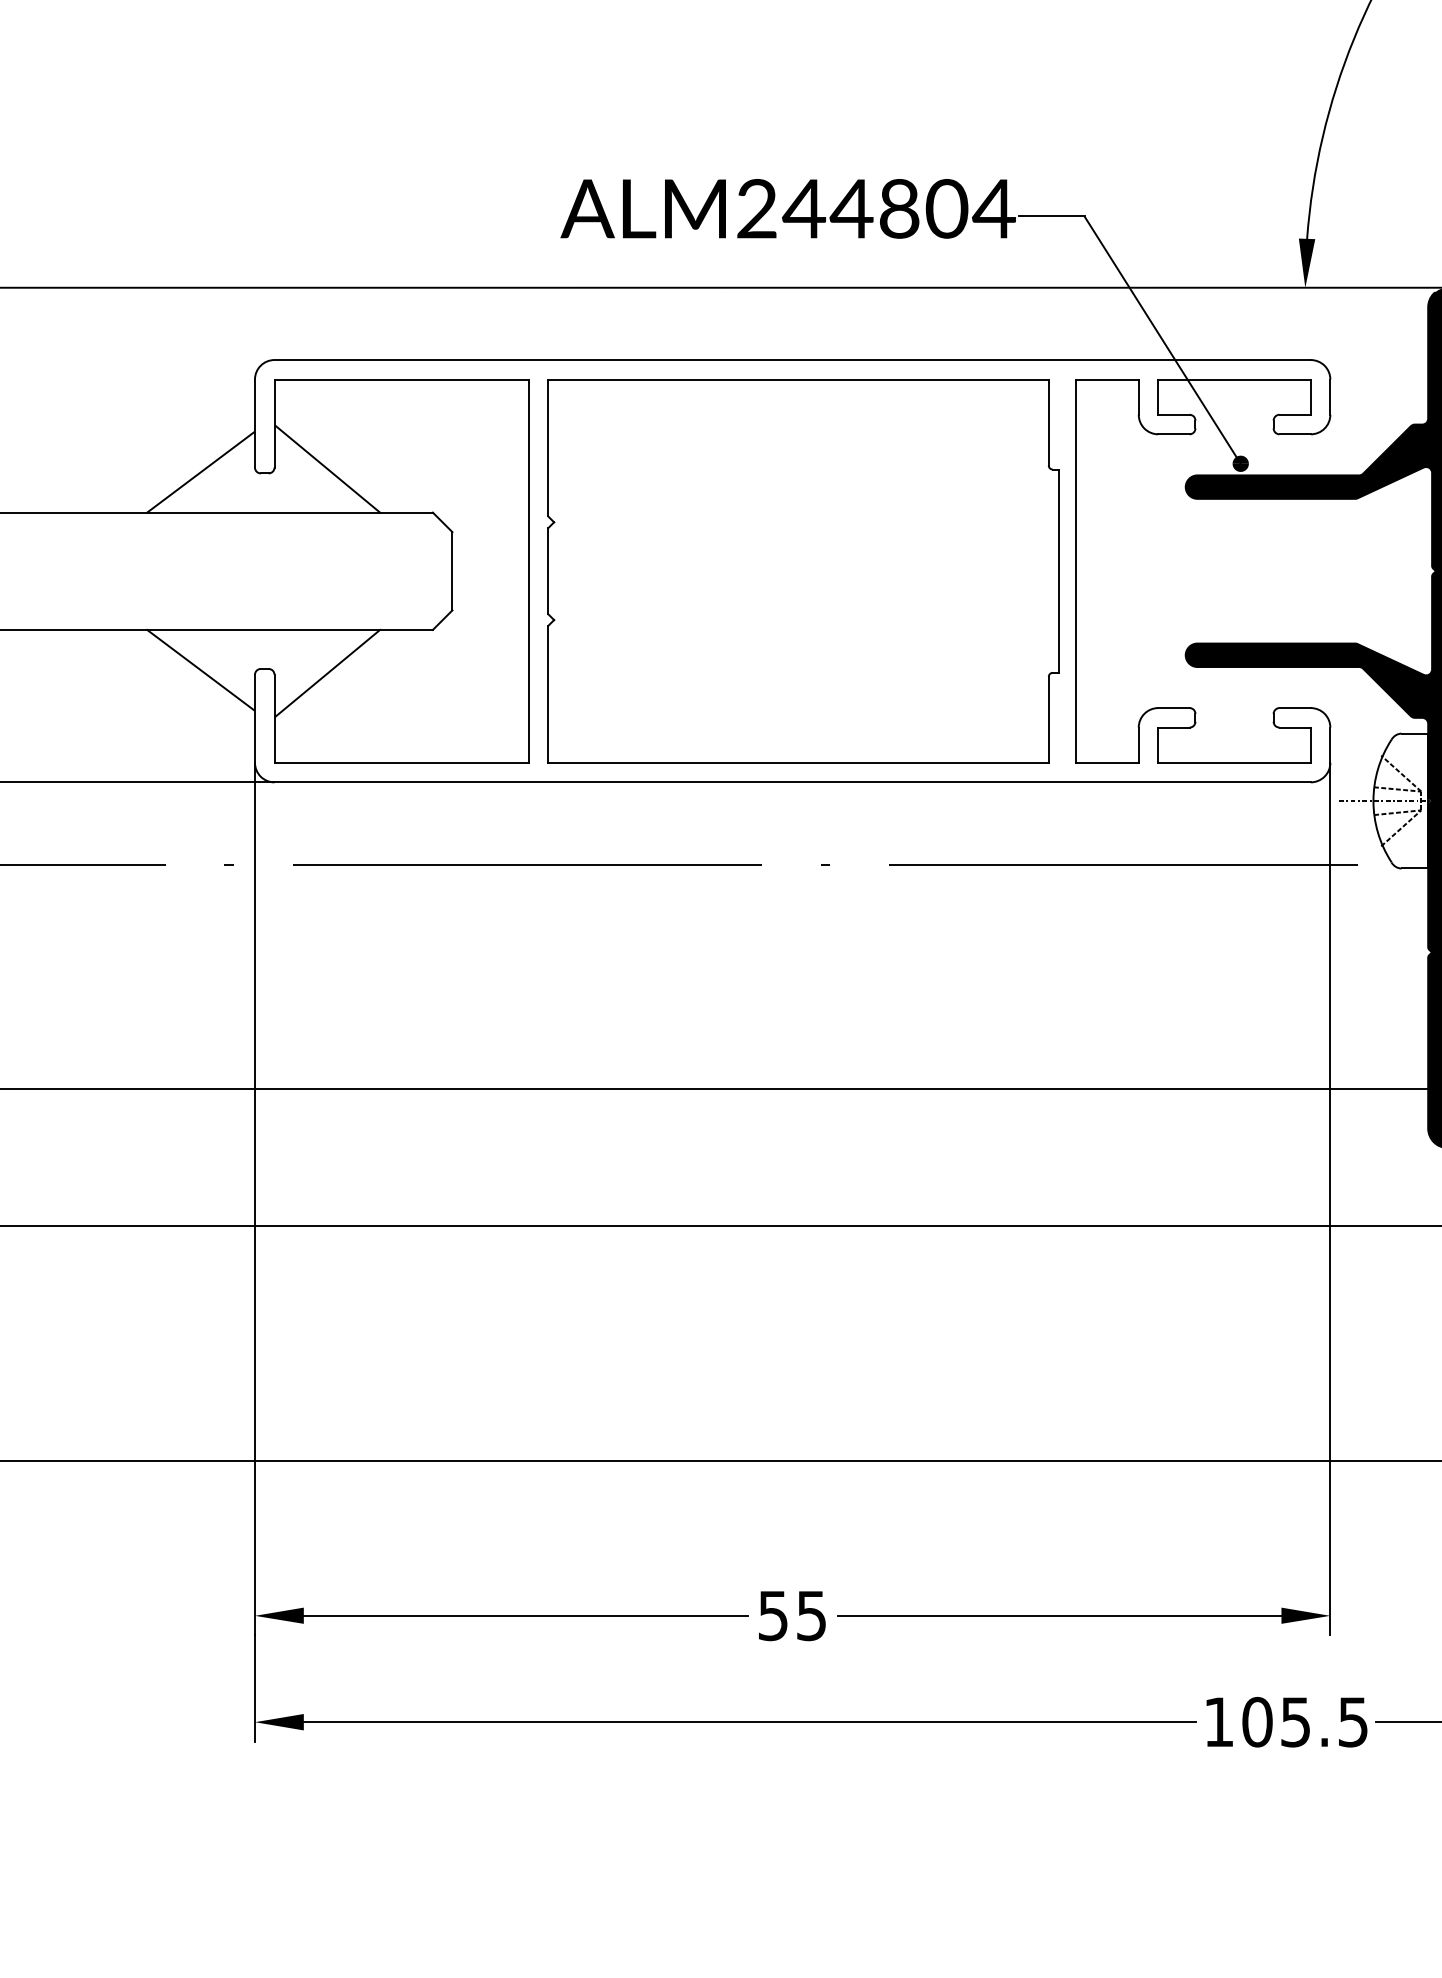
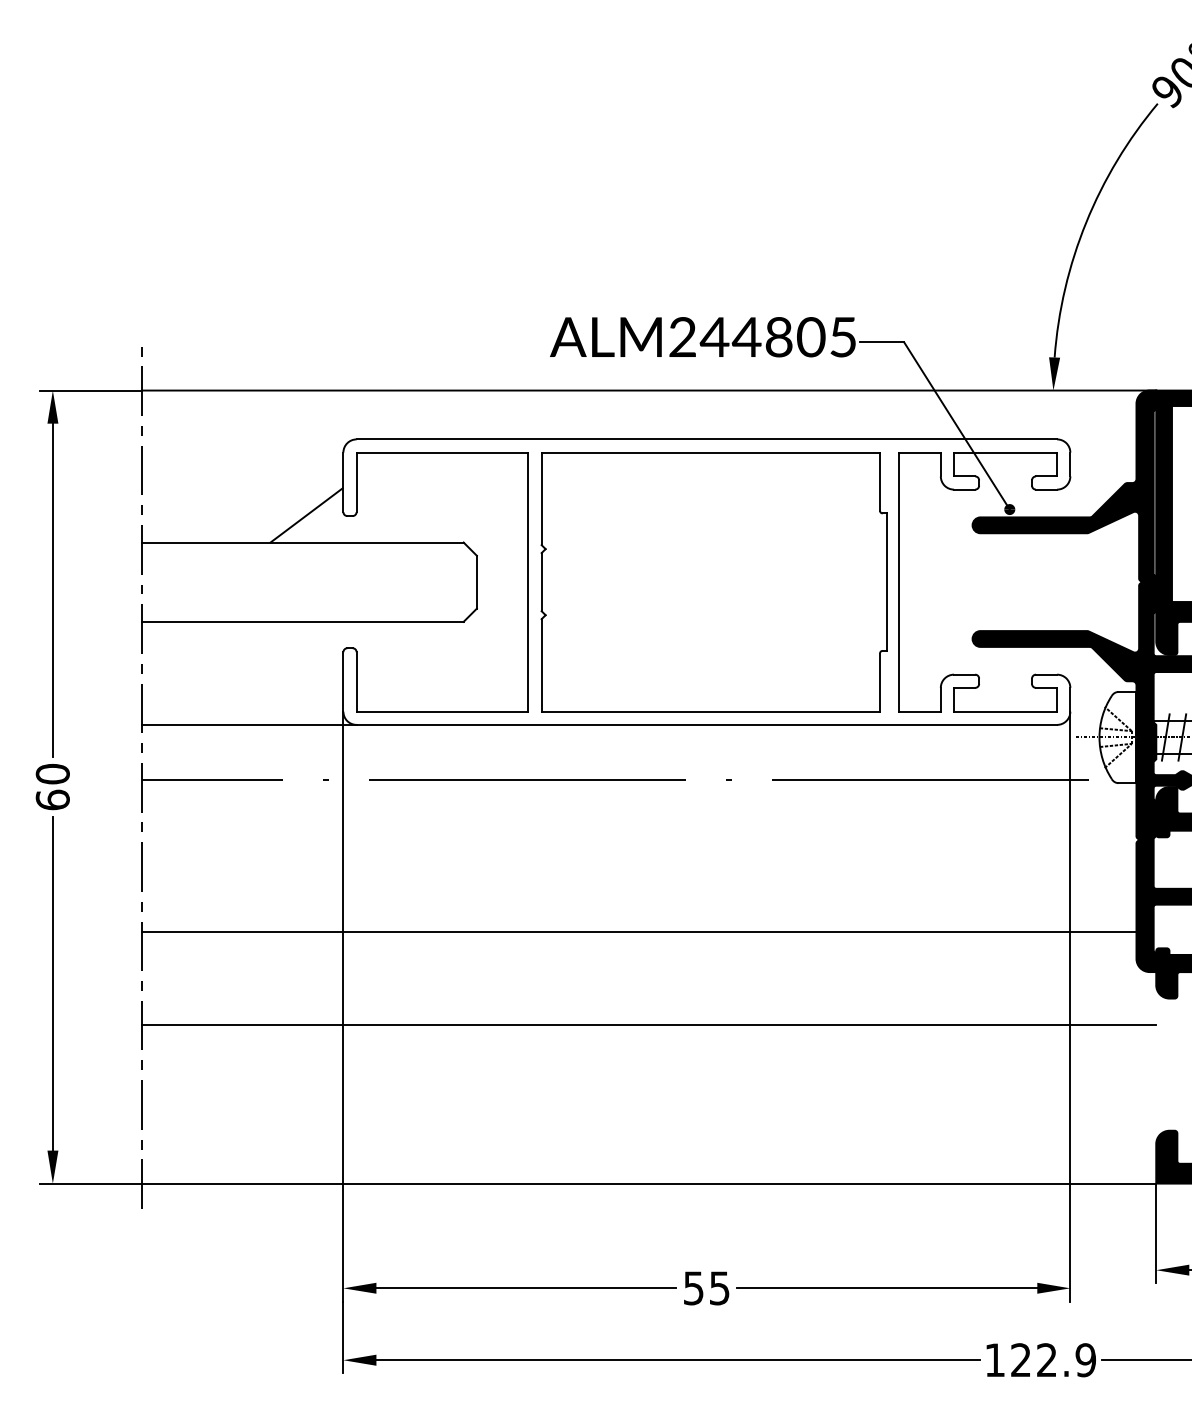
text: (993, 209) -> (842, 337), ALM244804 -> ALM244805
line: (327, 468) -> (392, 512), removed
line: (200, 669) -> (306, 648), removed
line: (327, 672) -> (392, 650), removed
text: (1305, 1722) -> (1053, 1360), 105.5 -> 122.9

